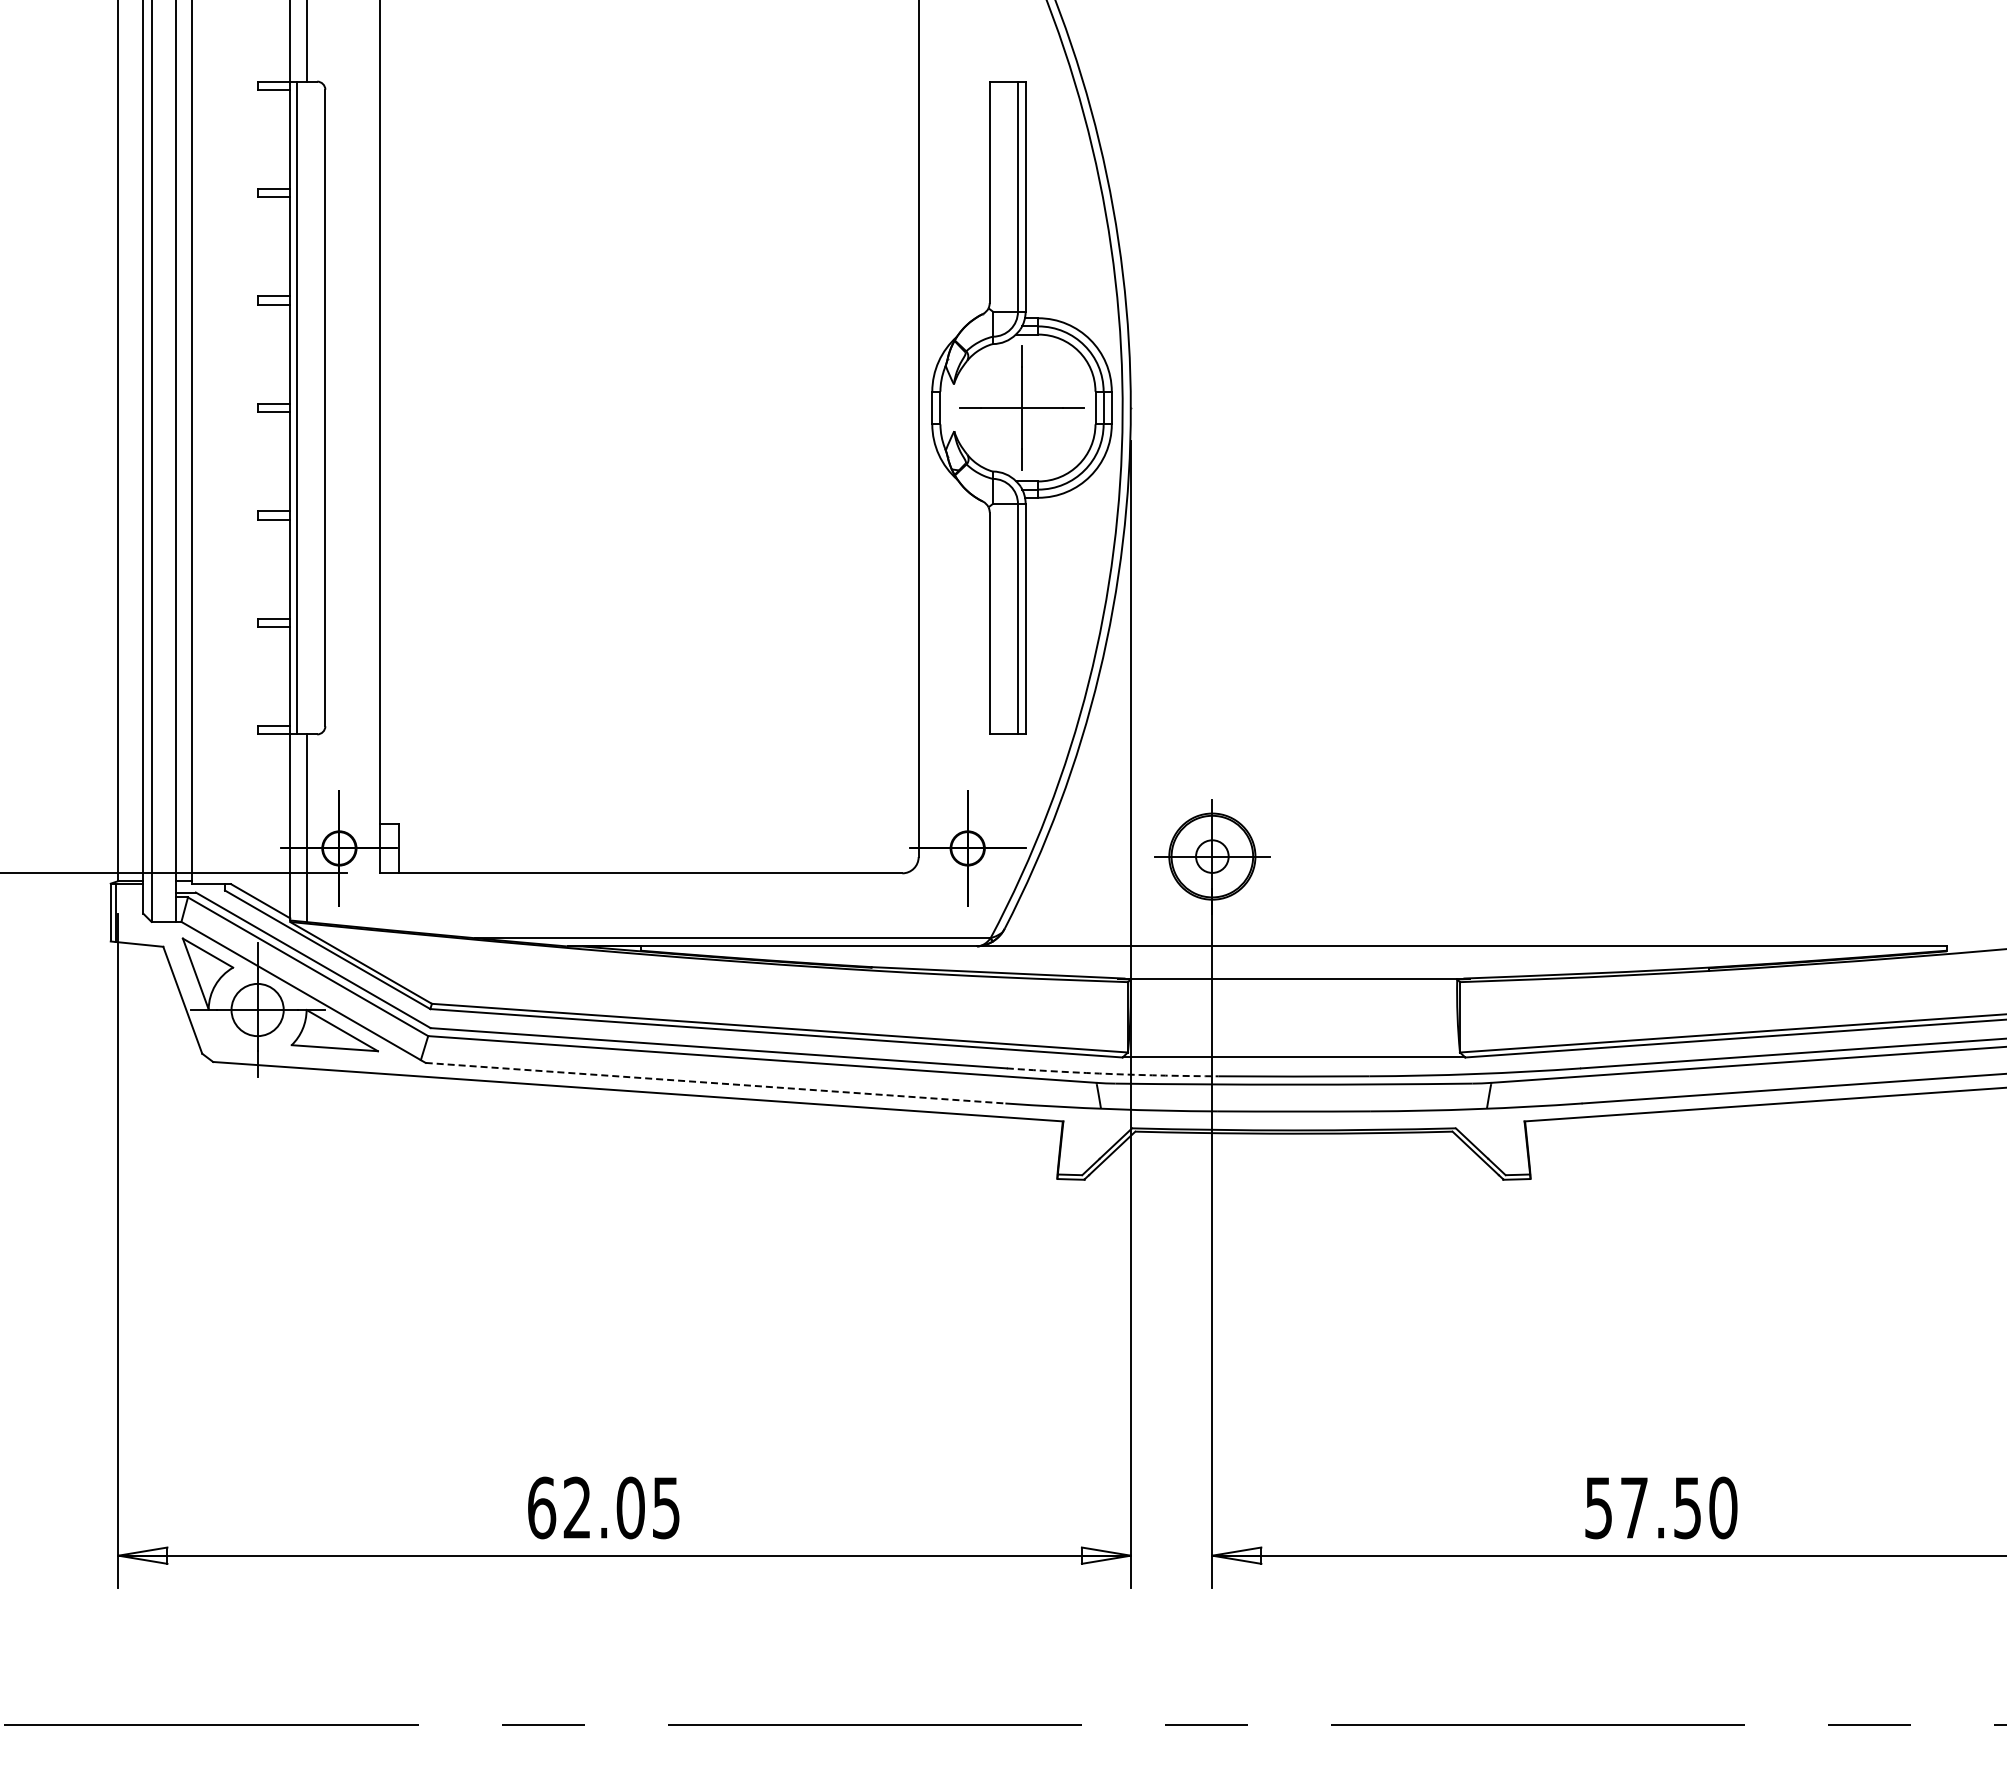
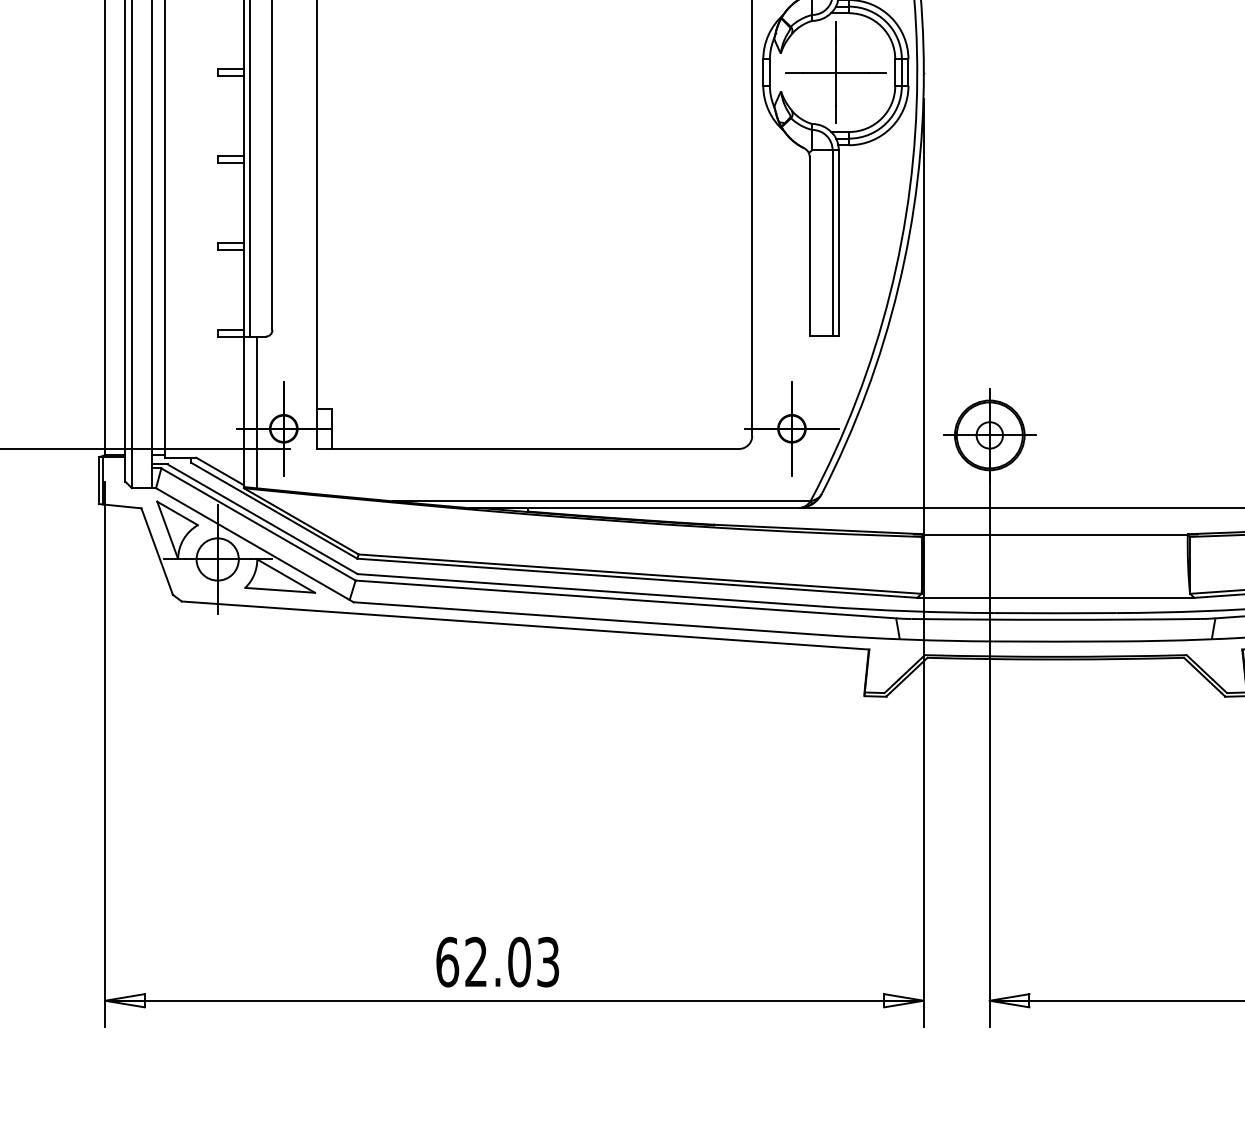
arc: (1112, 1074) -> (909, 611), dashed -> solid
line: (715, 1083) -> (587, 618), dashed -> solid
text: (666, 1507) -> (548, 961), 62.05 -> 62.03

